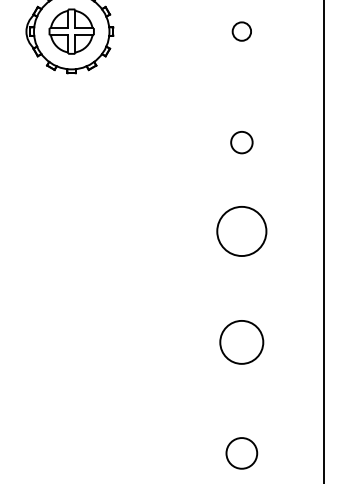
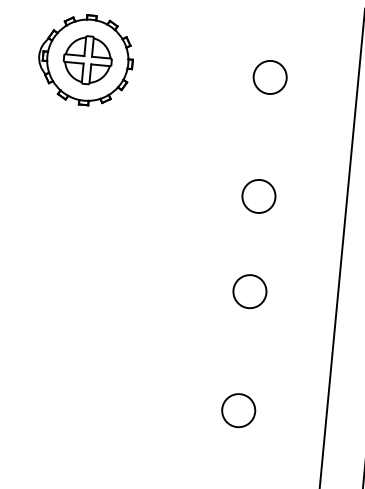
circle: (241, 31) -> (269, 77), size x1.67
circle: (241, 142) -> (258, 196), size x1.43
circle: (241, 231) -> (249, 291), size x0.62
circle: (241, 342) -> (238, 410), size x0.71

